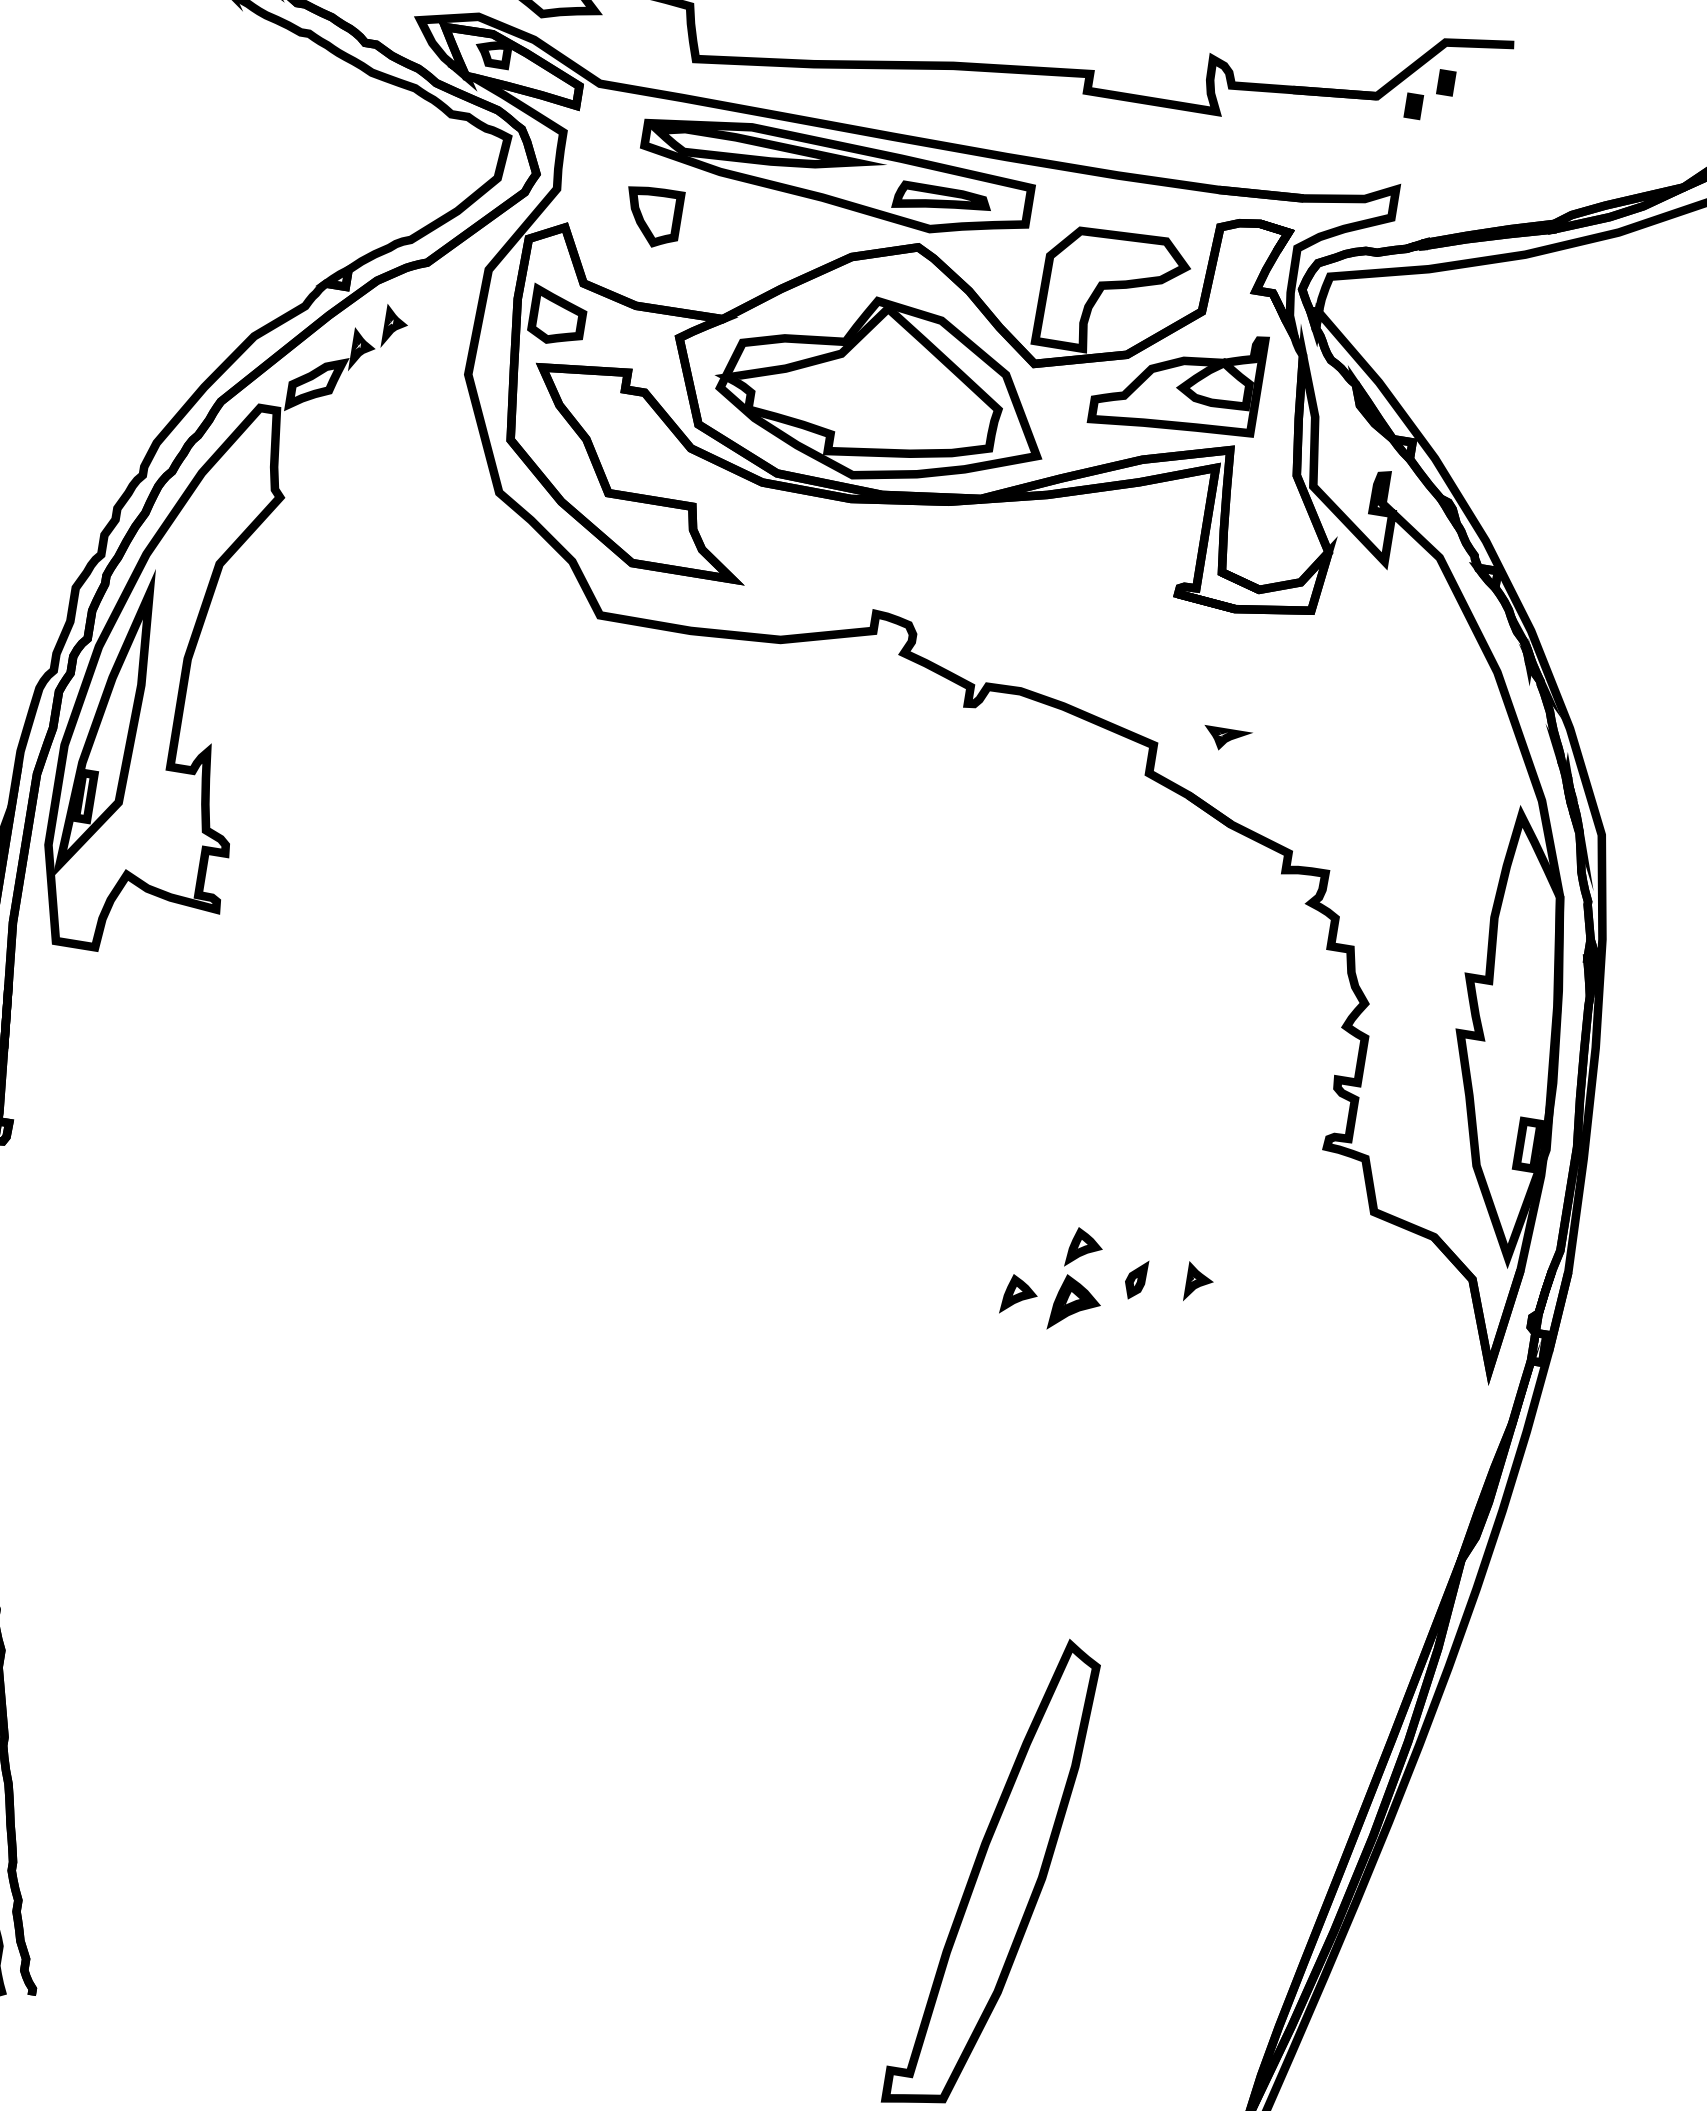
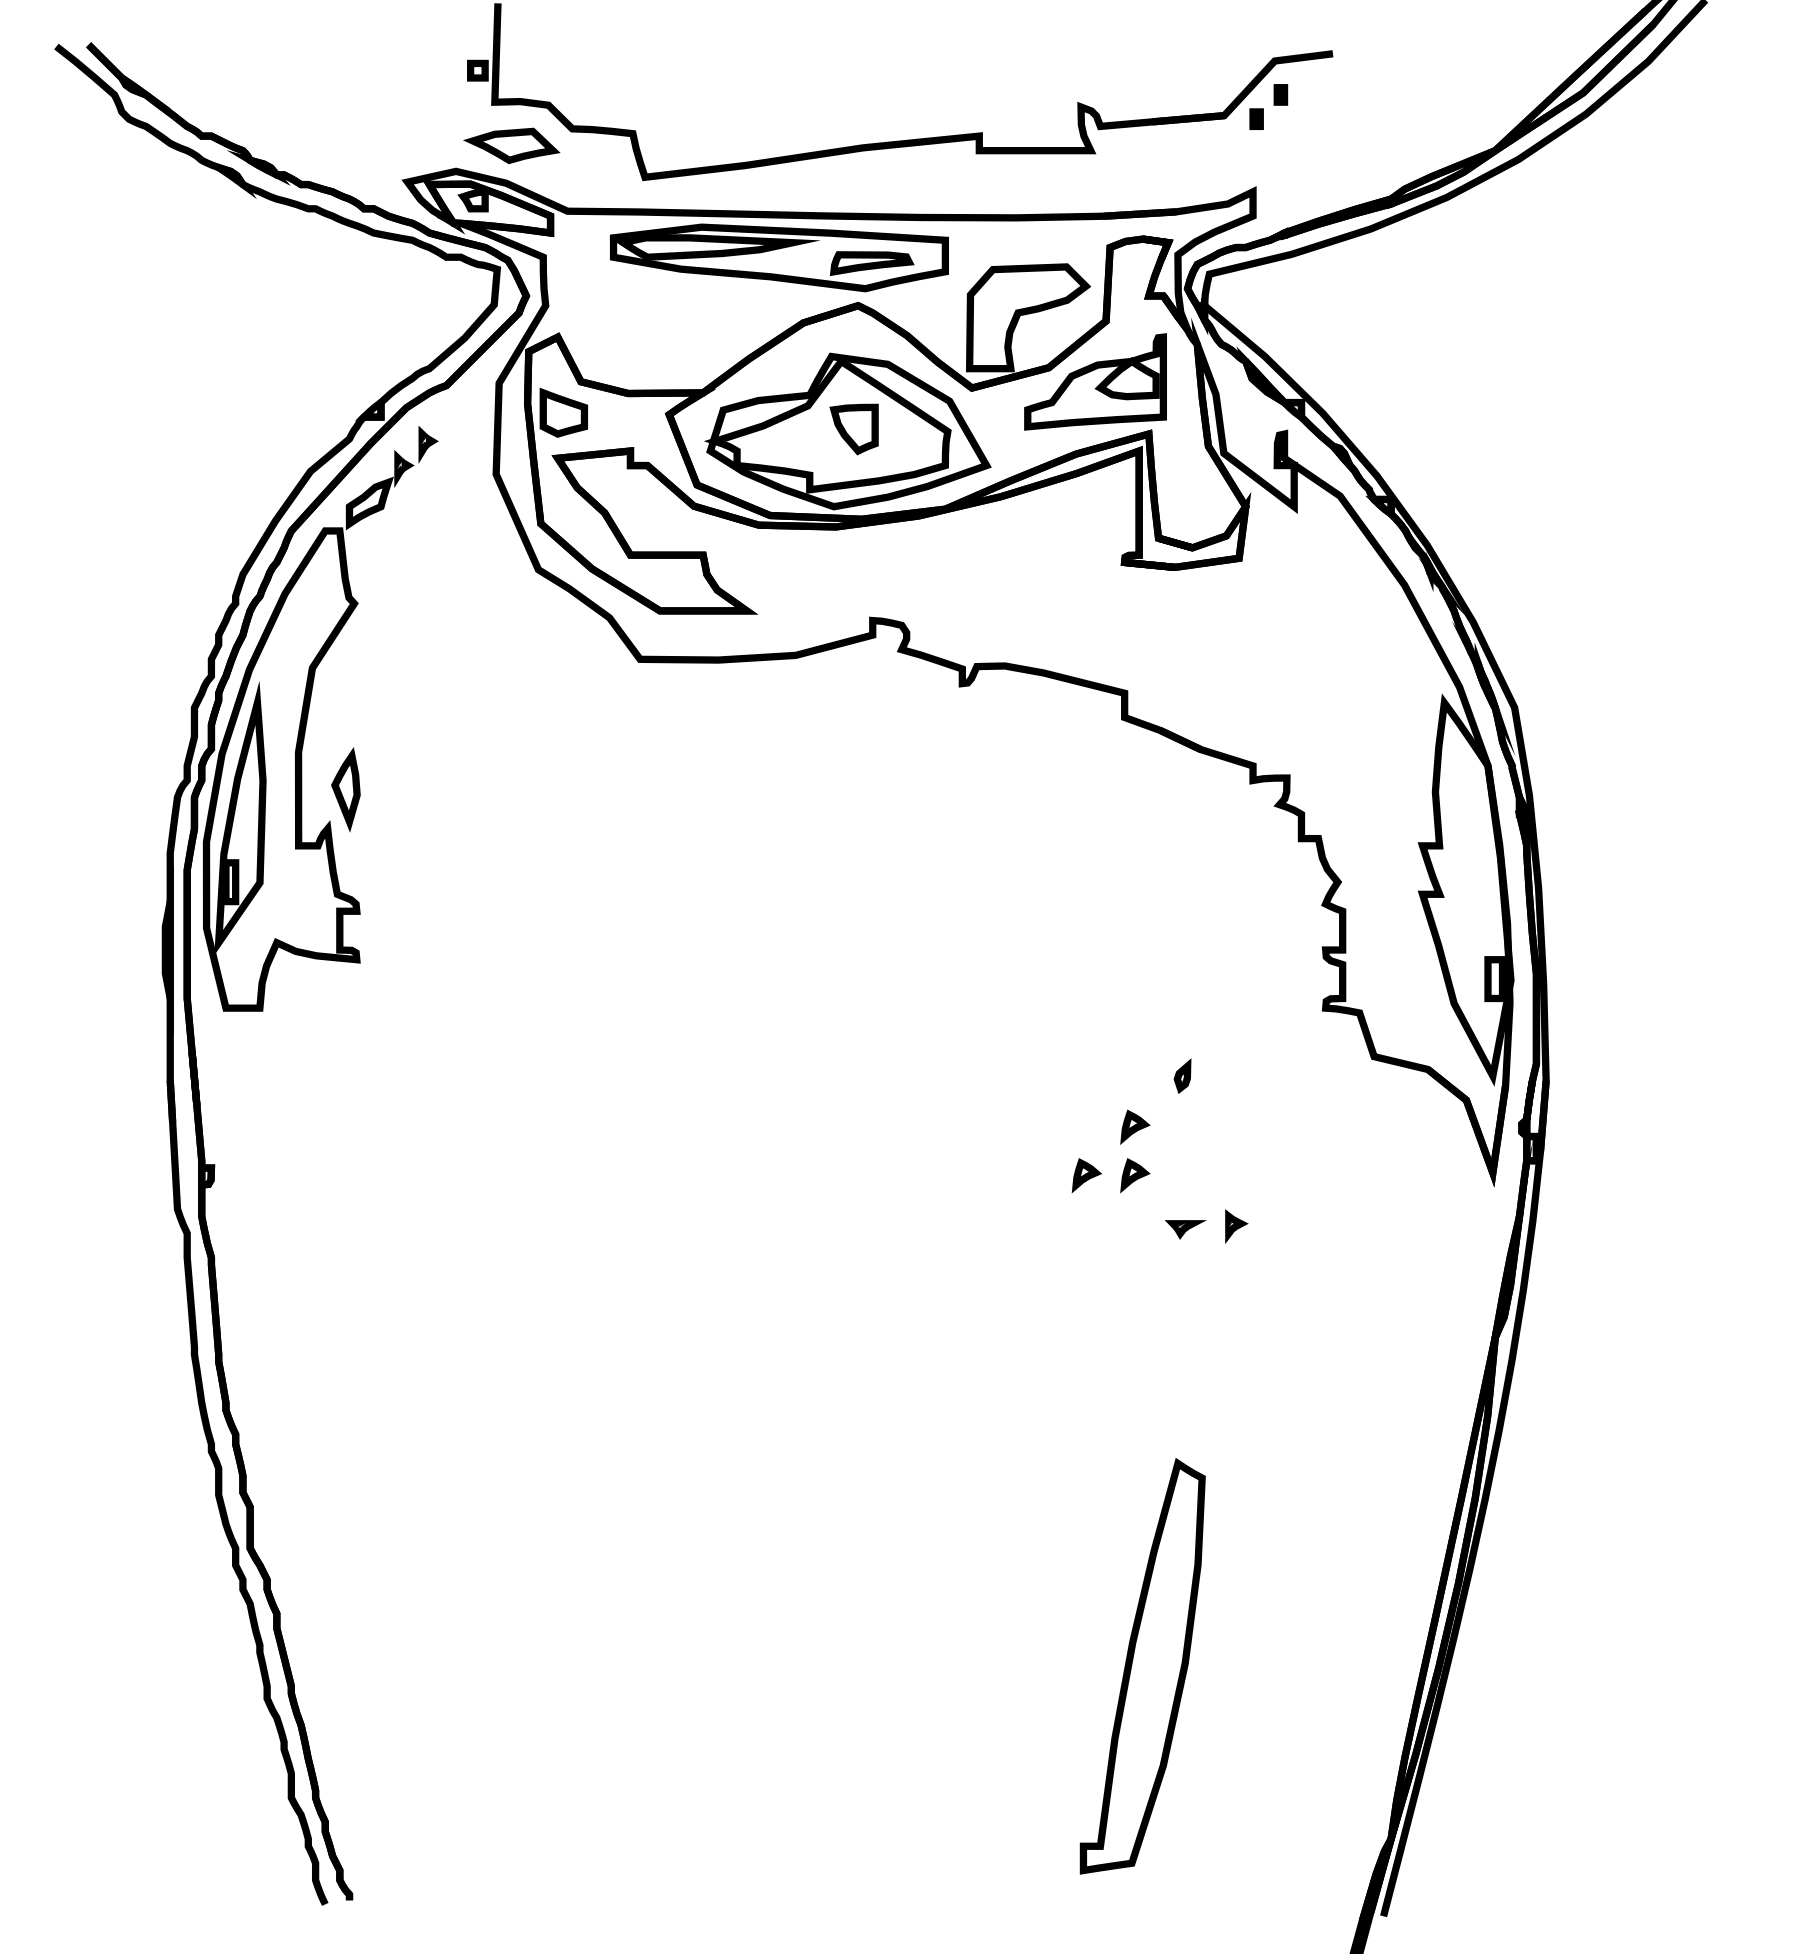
part: (651, 217) -> (853, 429), moved
part: (235, 710) -> (345, 789), added
part: (1226, 739) -> (1185, 1229), moved
part: (1135, 1278) -> (1182, 1075), moved
part: (1199, 1283) -> (1236, 1226), moved
part: (1075, 1304) -> (1135, 1175), size x0.71

